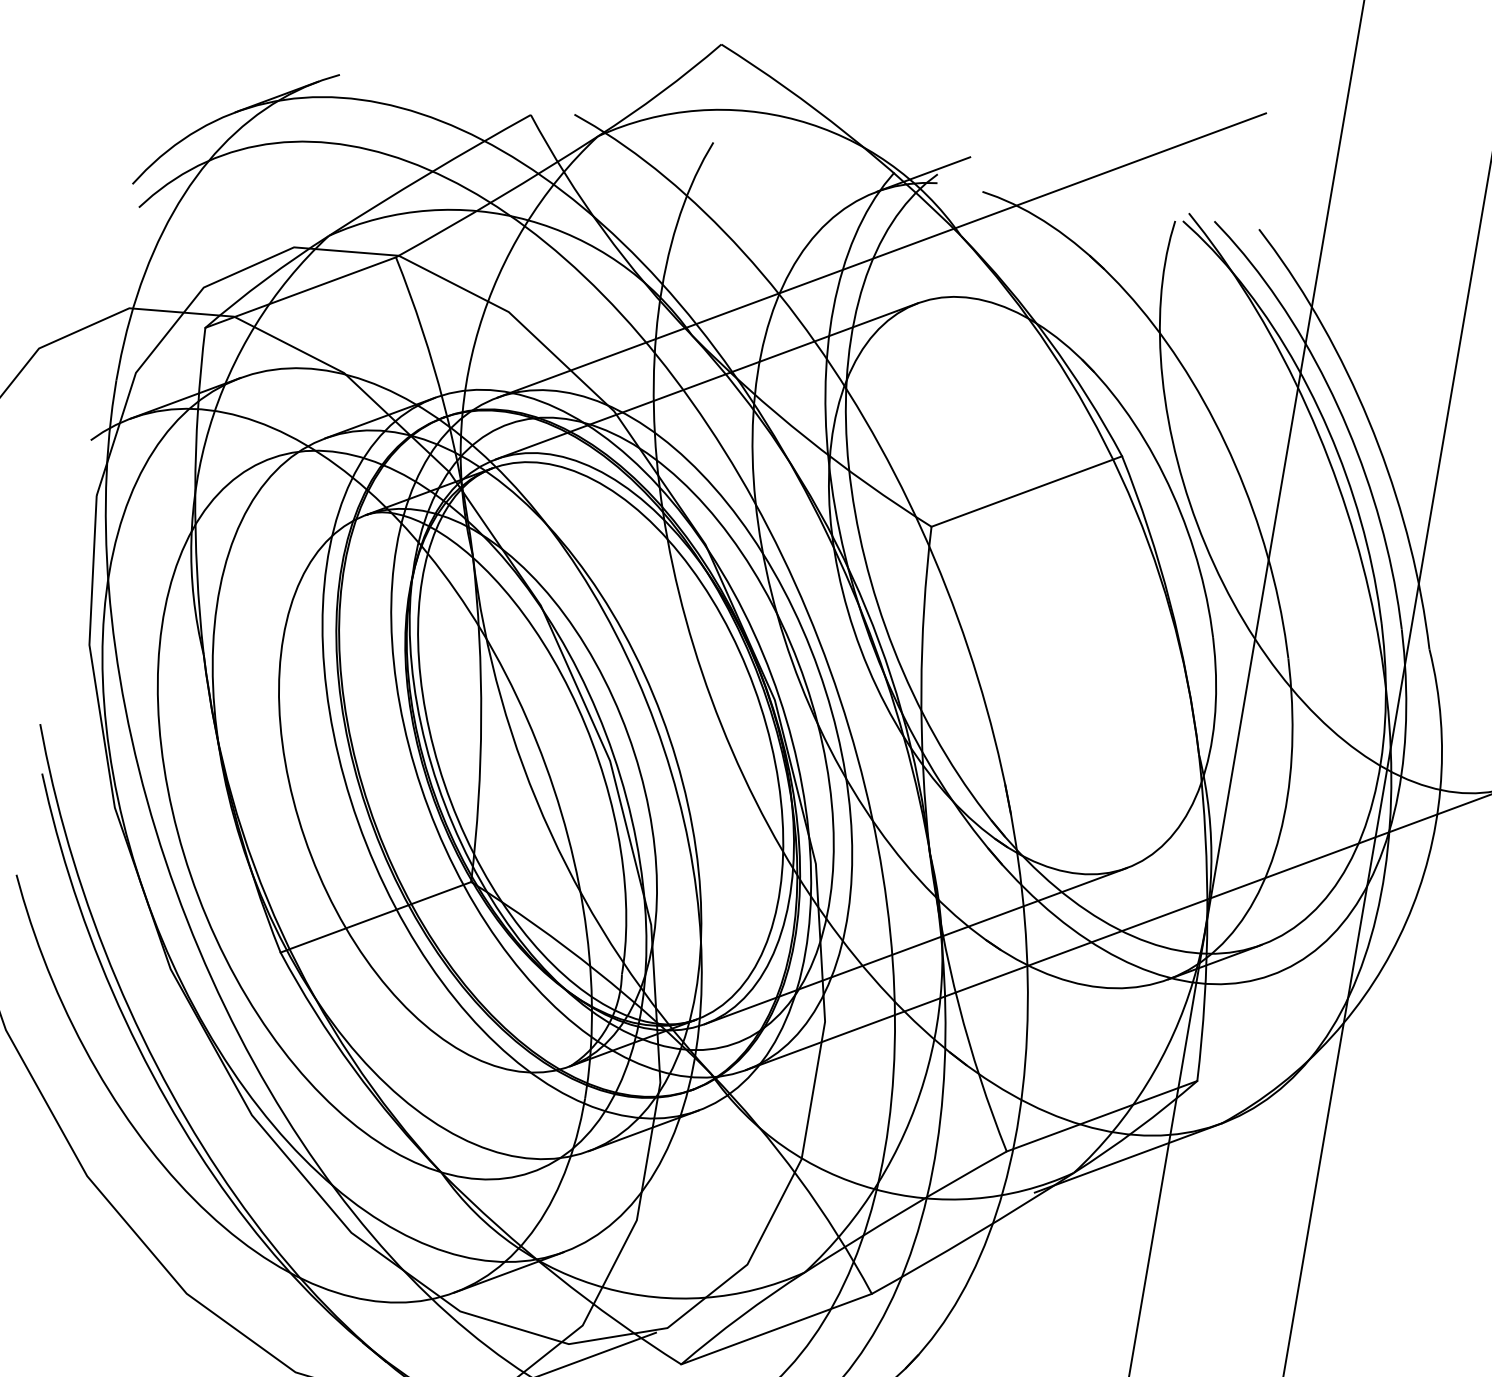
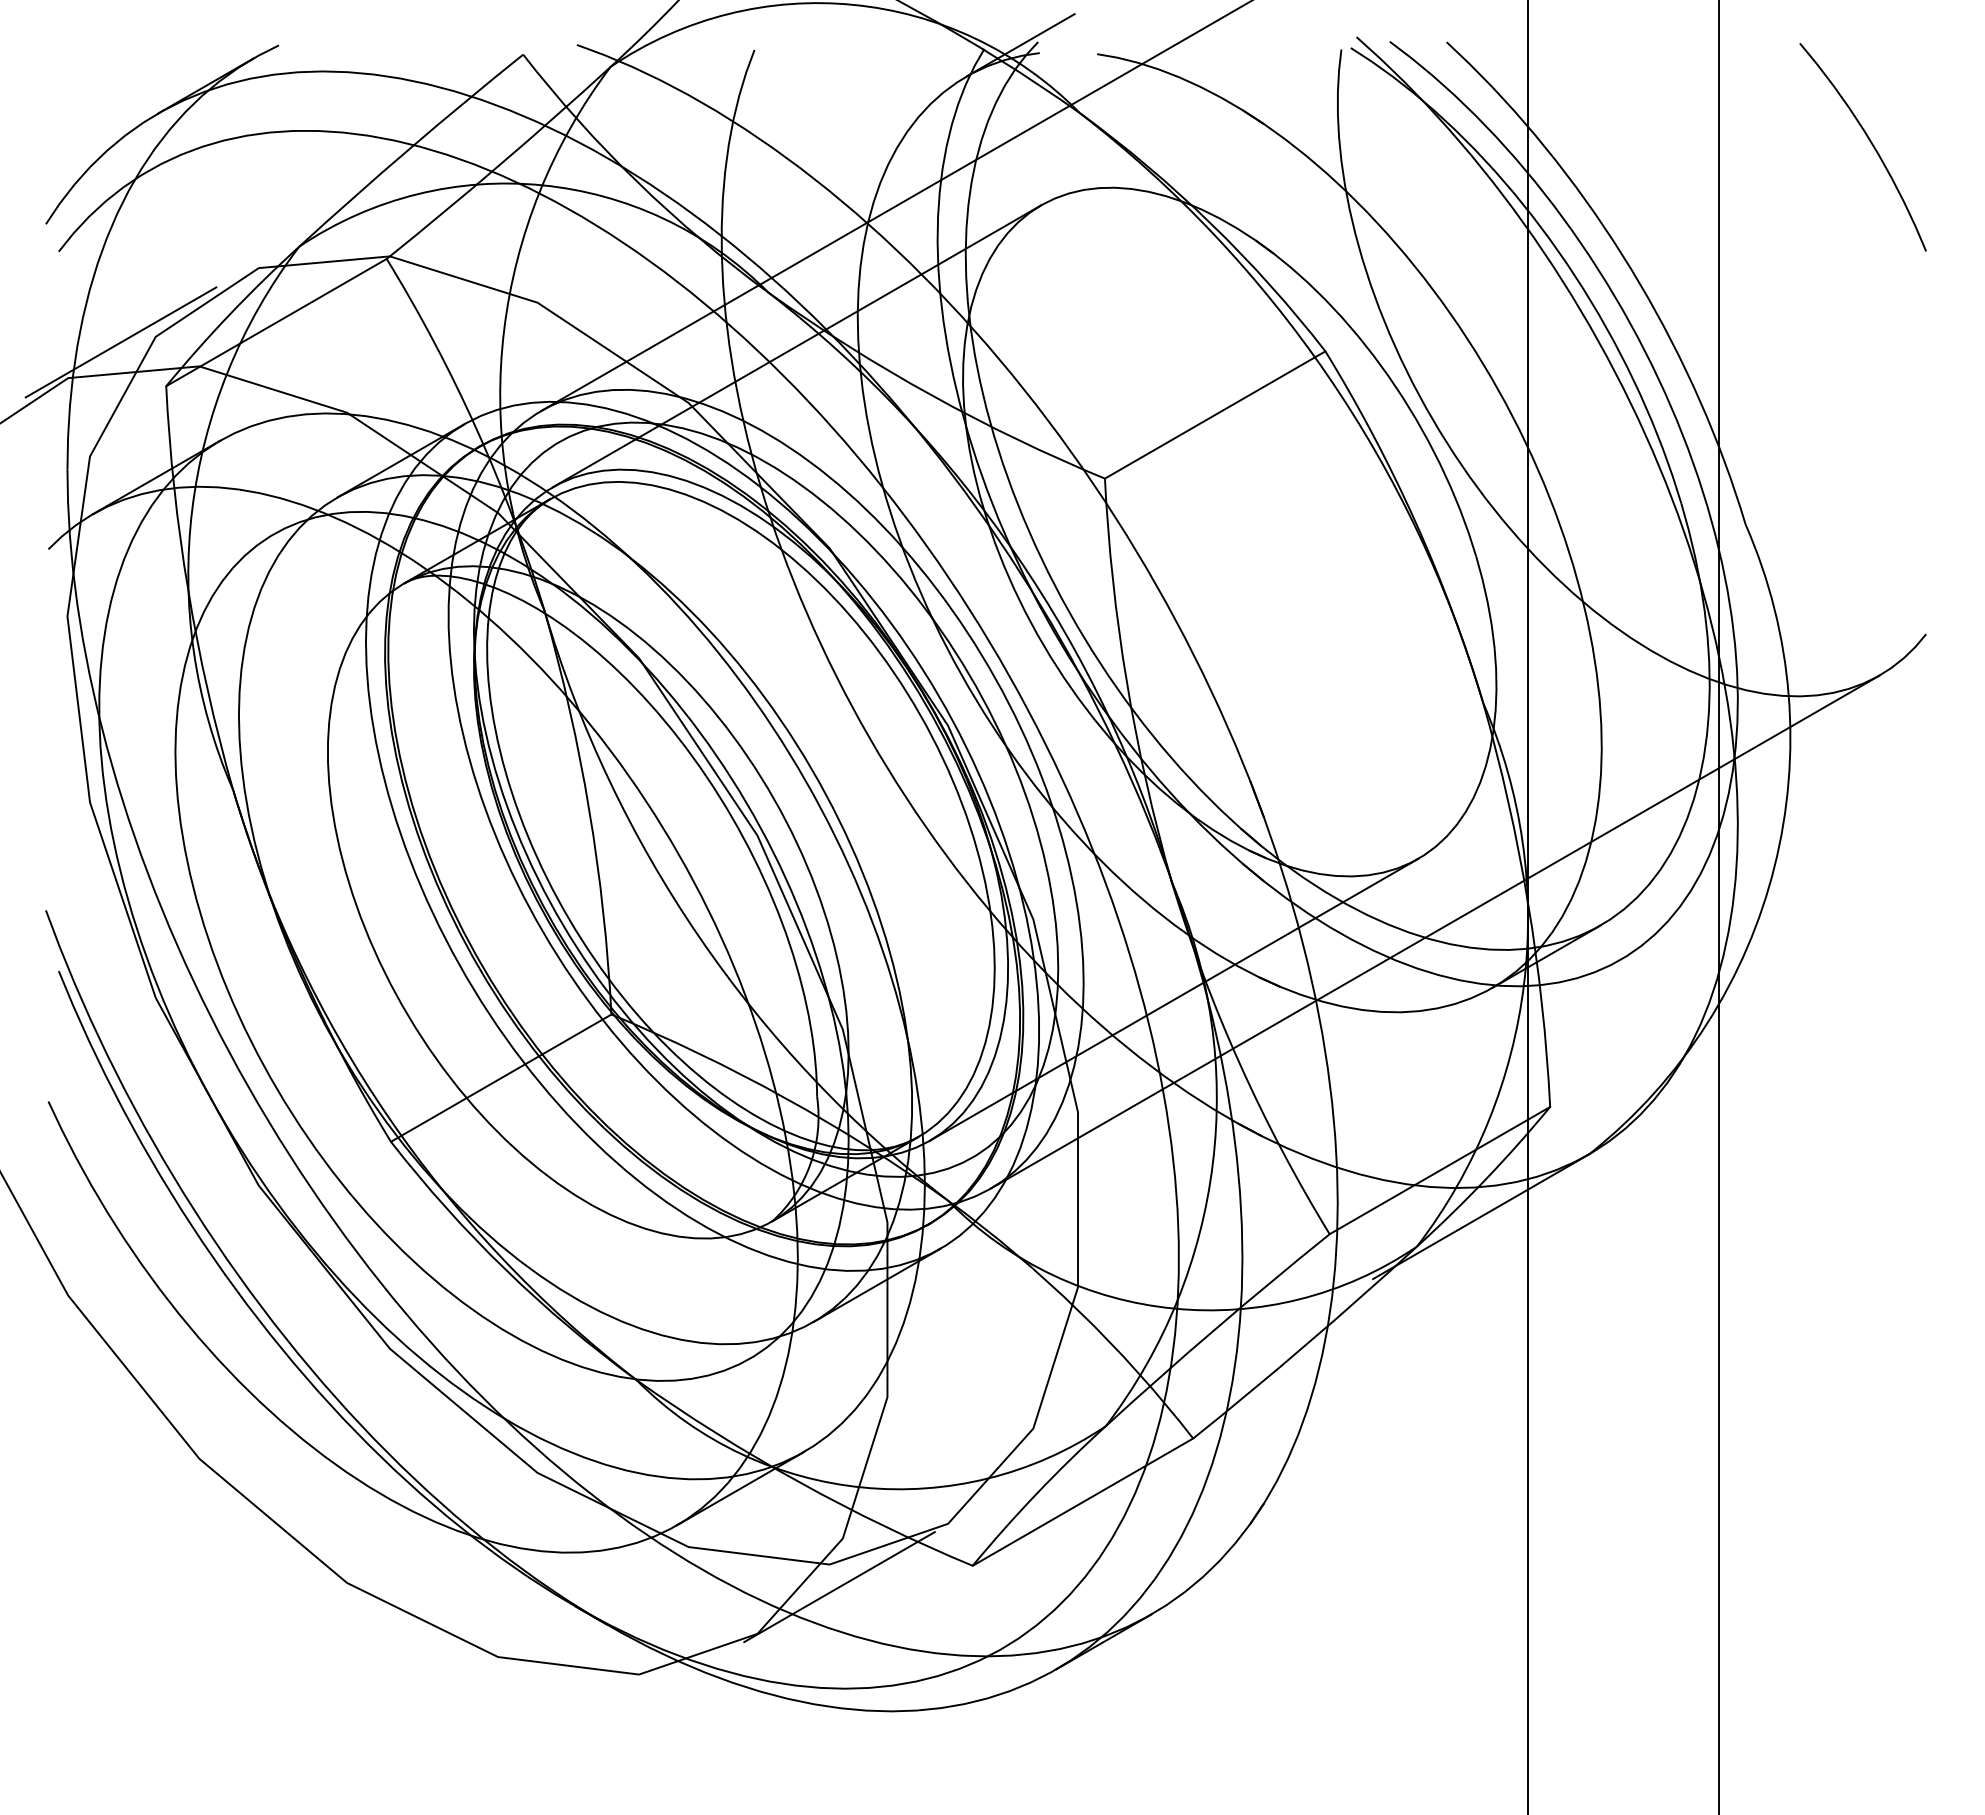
line: (175, 287) -> (120, 342), added

